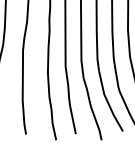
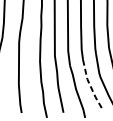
line: (108, 103) -> (90, 86), solid -> dashed

